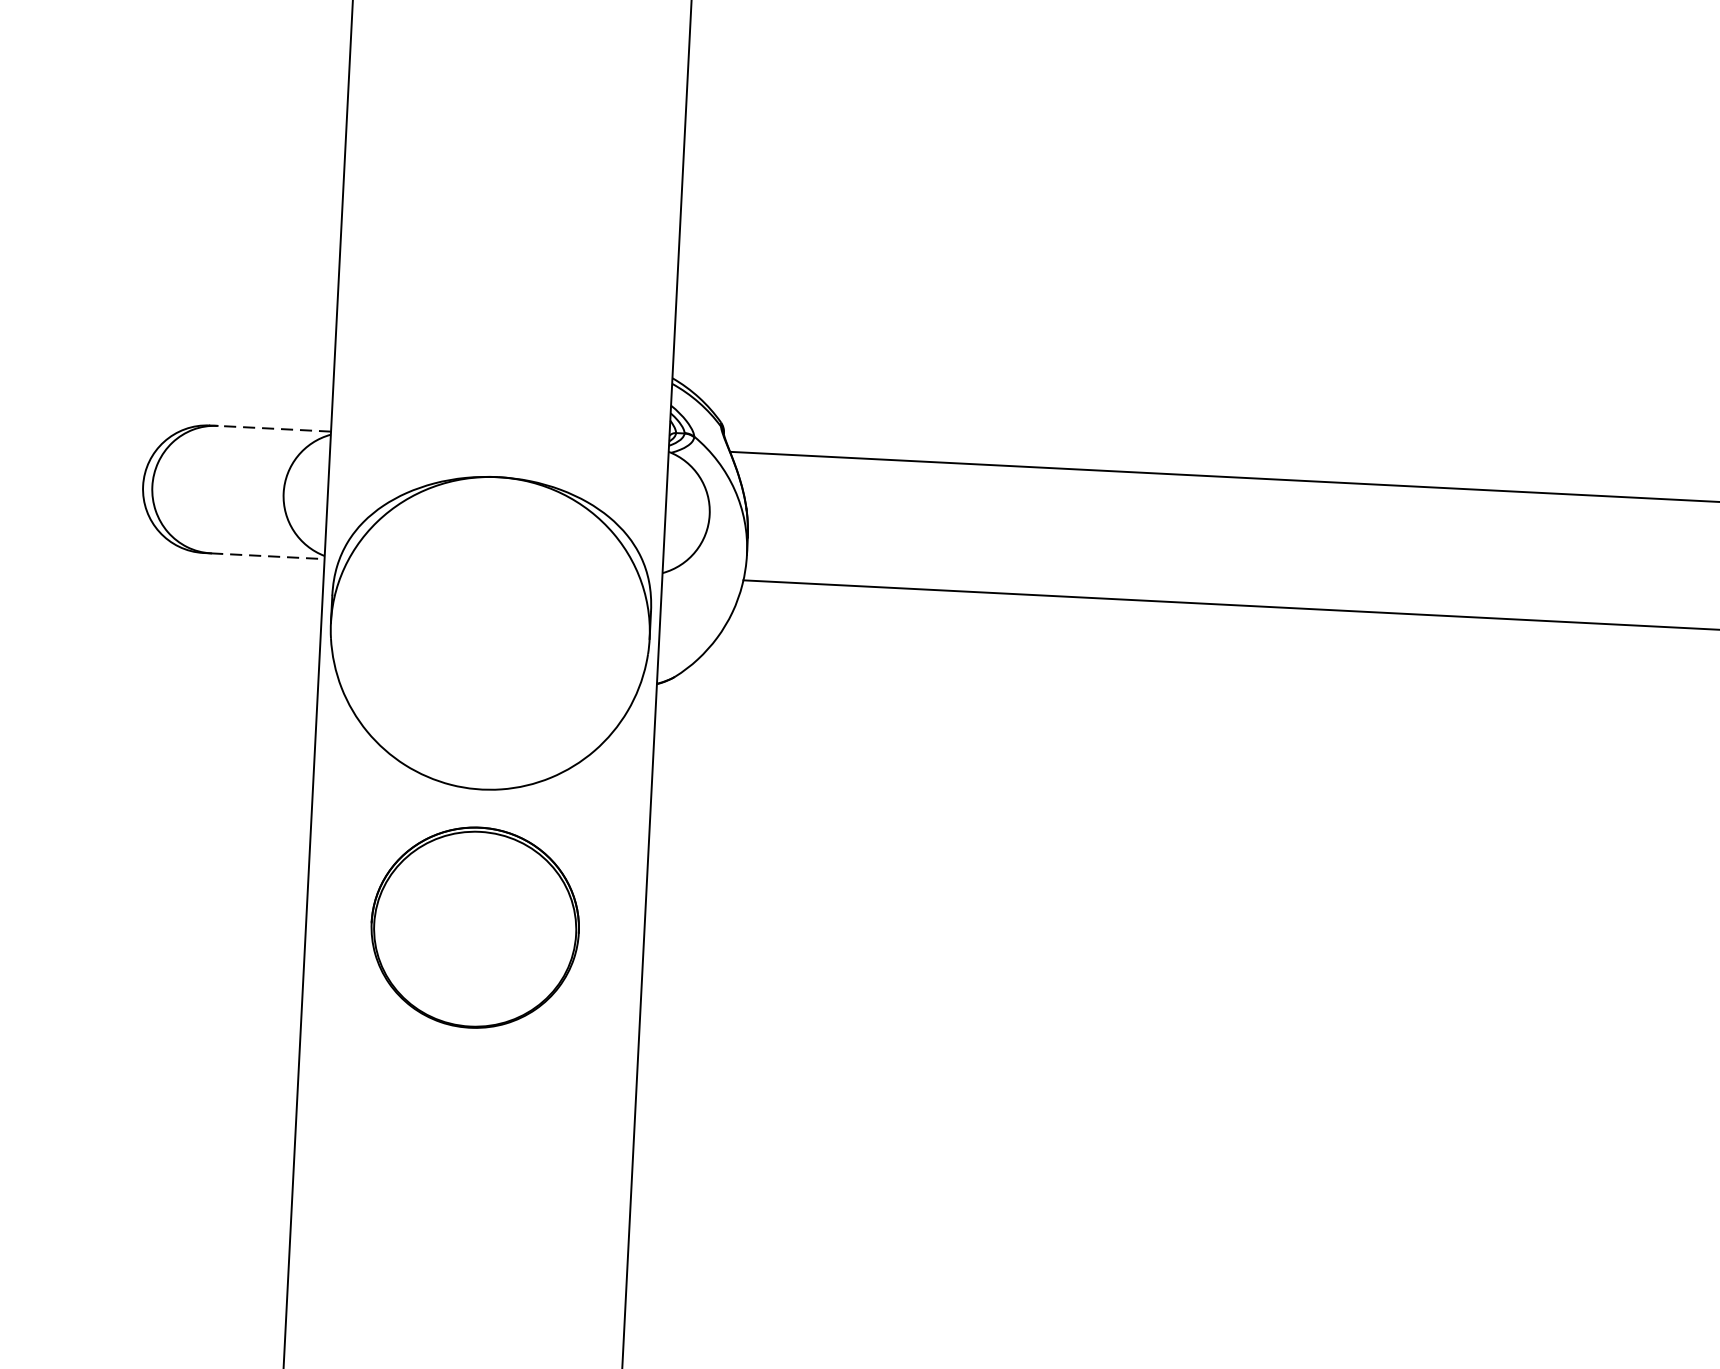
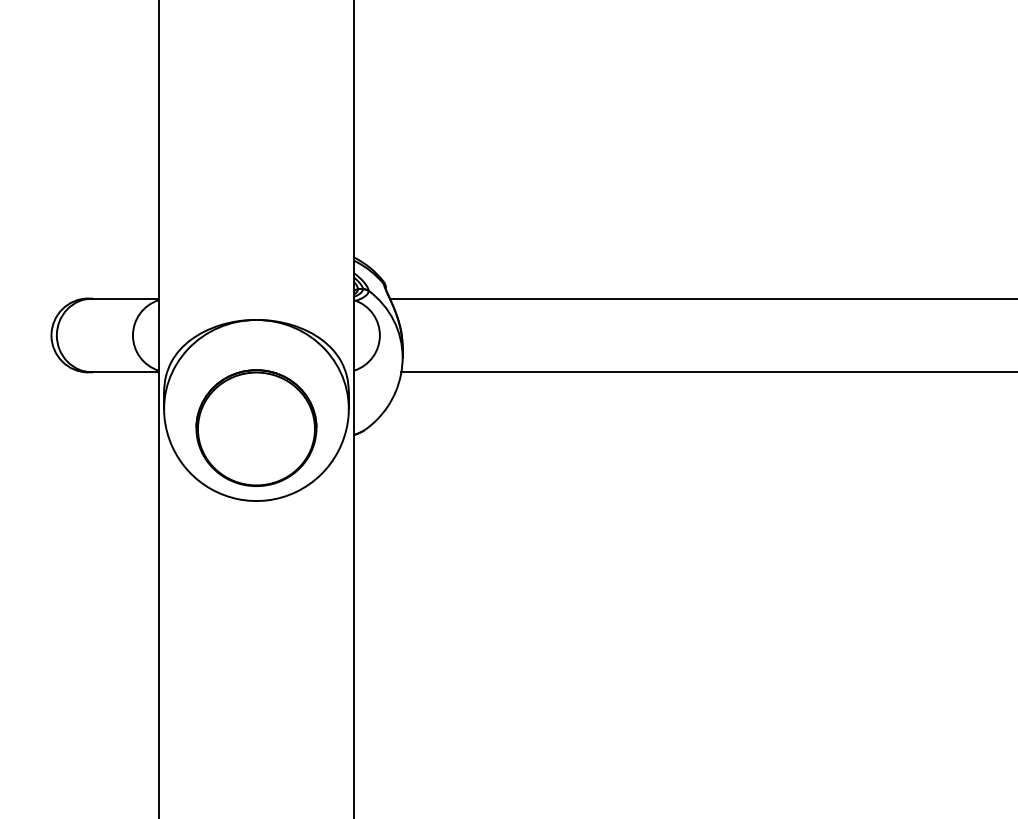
line: (274, 428) -> (125, 298), dashed -> solid
line: (267, 556) -> (125, 372), dashed -> solid
part: (475, 926) -> (256, 427), moved

